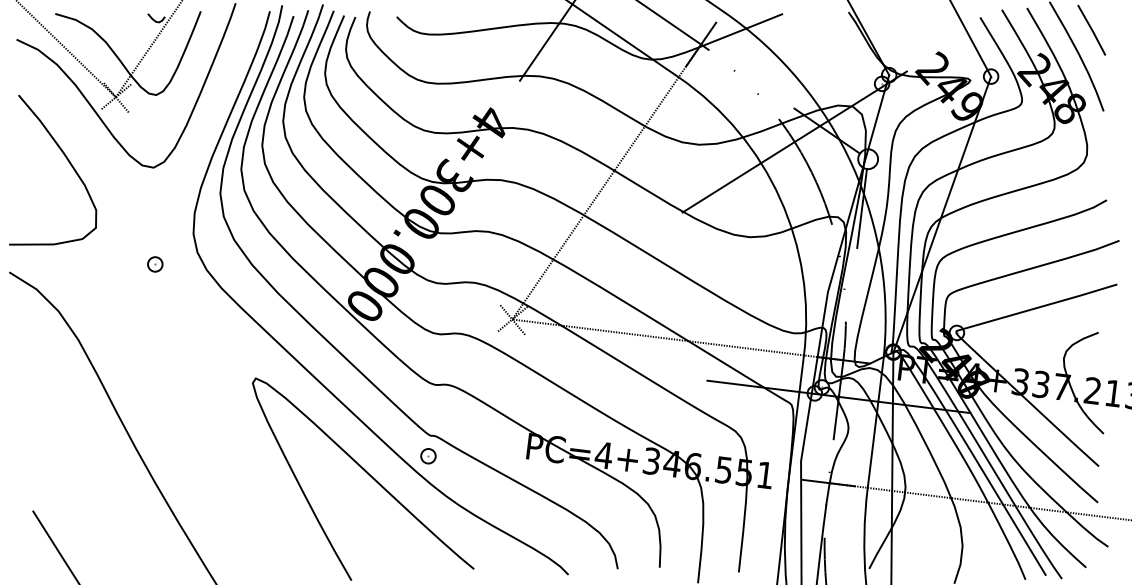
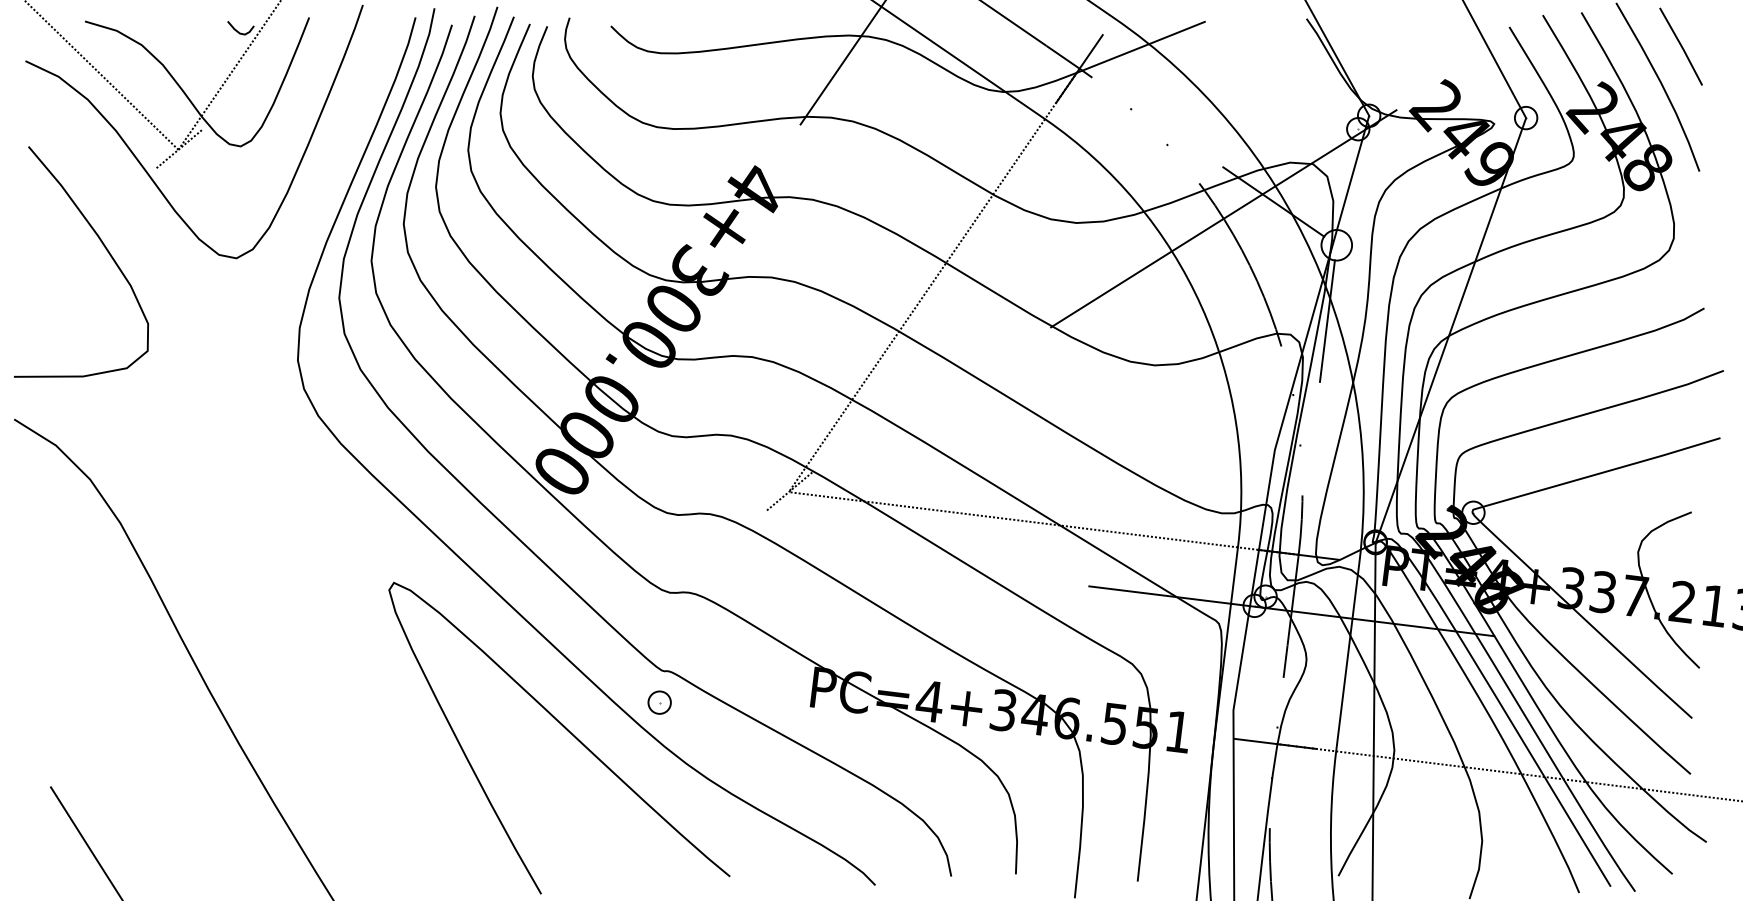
line: (115, 97) -> (177, 150), removed
part: (155, 264) -> (239, 407), removed
line: (512, 319) -> (789, 492), removed

